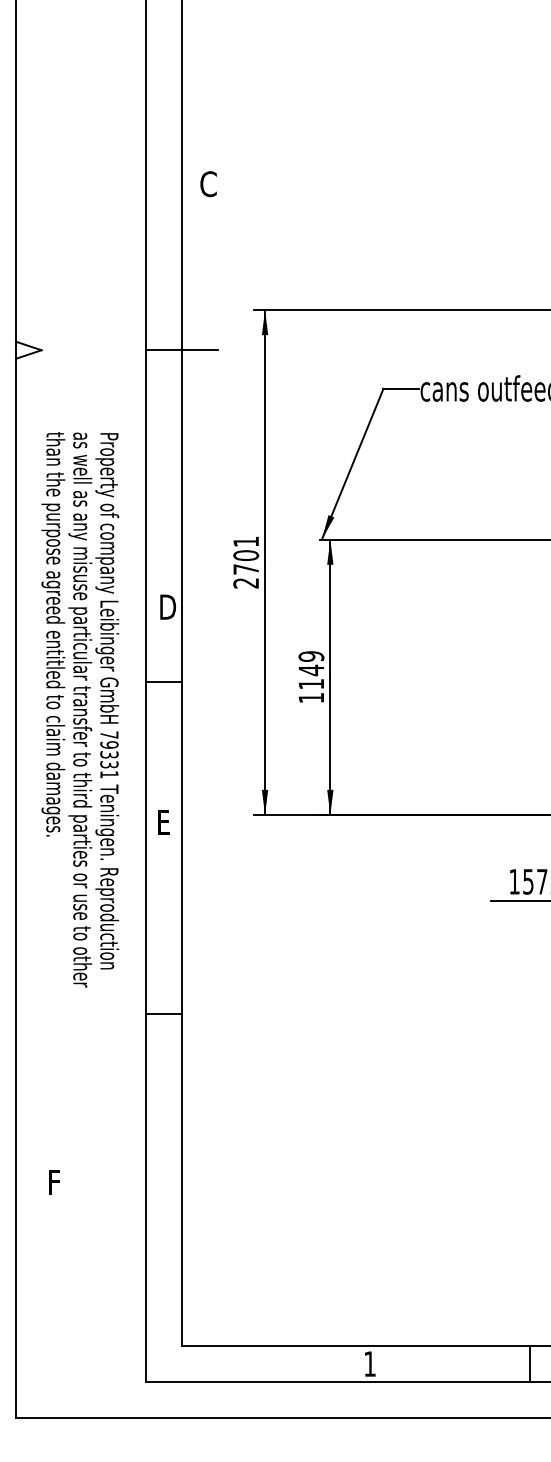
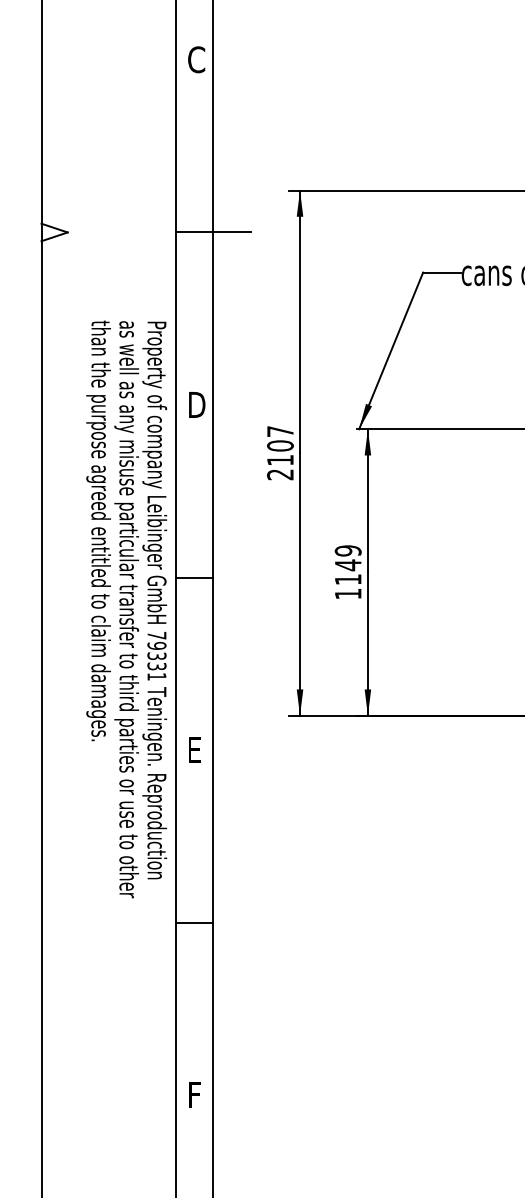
text: (208, 184) -> (196, 60), moved
text: (245, 555) -> (279, 445), 2701 -> 2107
text: (167, 606) -> (196, 404), moved
text: (80, 709) -> (126, 609), moved
text: (163, 822) -> (194, 750), moved
text: (54, 1182) -> (194, 1095), moved

